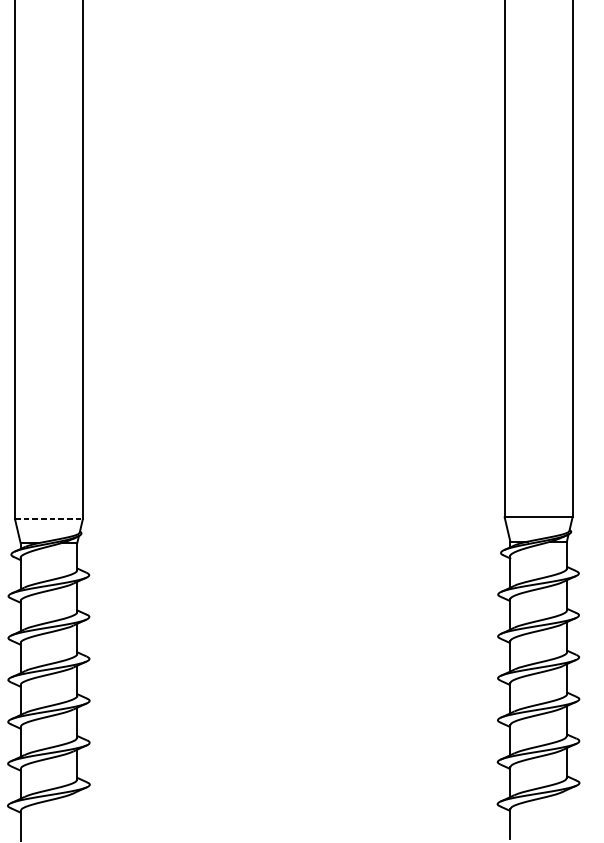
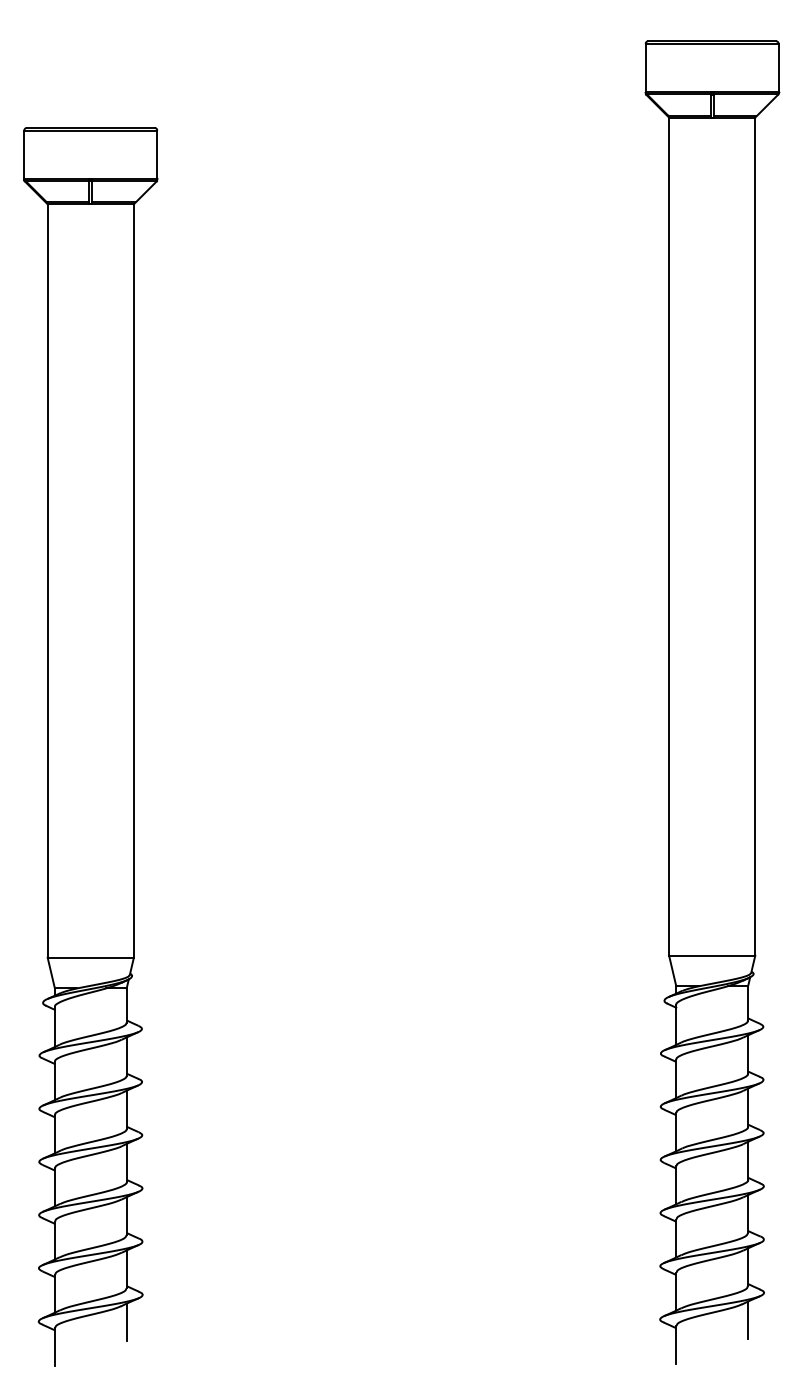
line: (49, 518) -> (91, 957), dashed -> solid
line: (567, 804) -> (748, 1320), added
line: (77, 806) -> (126, 1322), added

